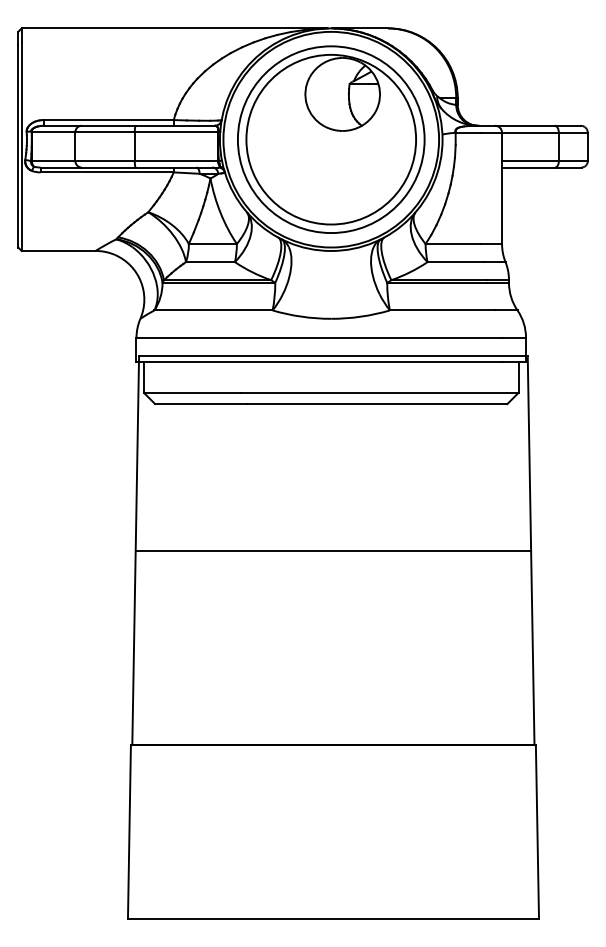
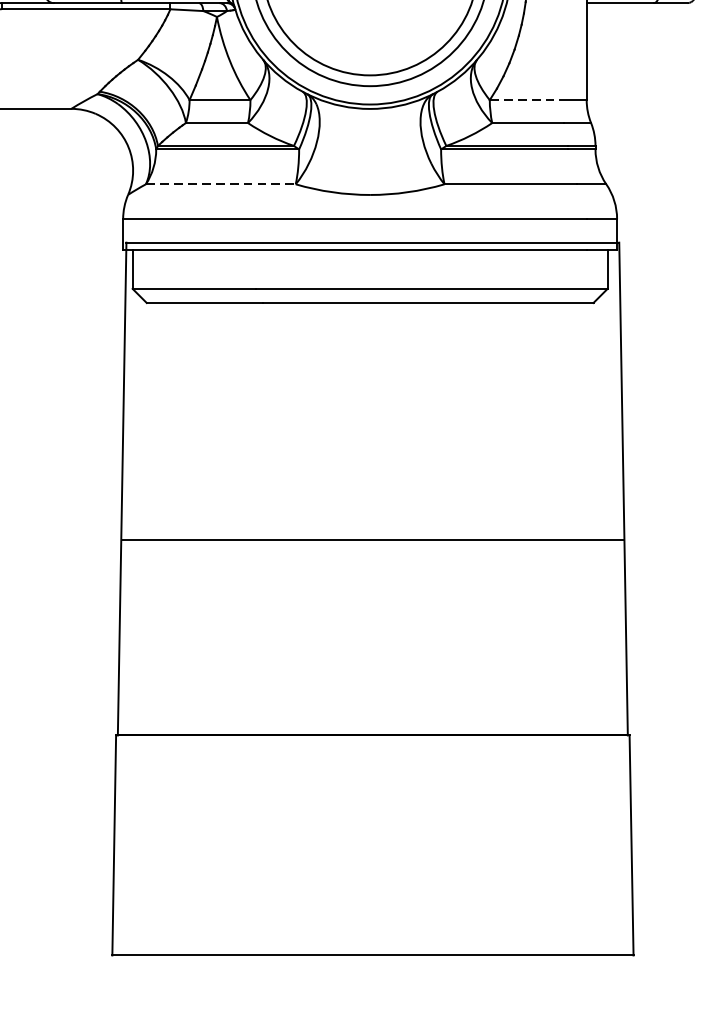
line: (453, 244) -> (525, 100), solid -> dashed
line: (214, 310) -> (222, 184), solid -> dashed
line: (333, 550) -> (372, 539), moved

